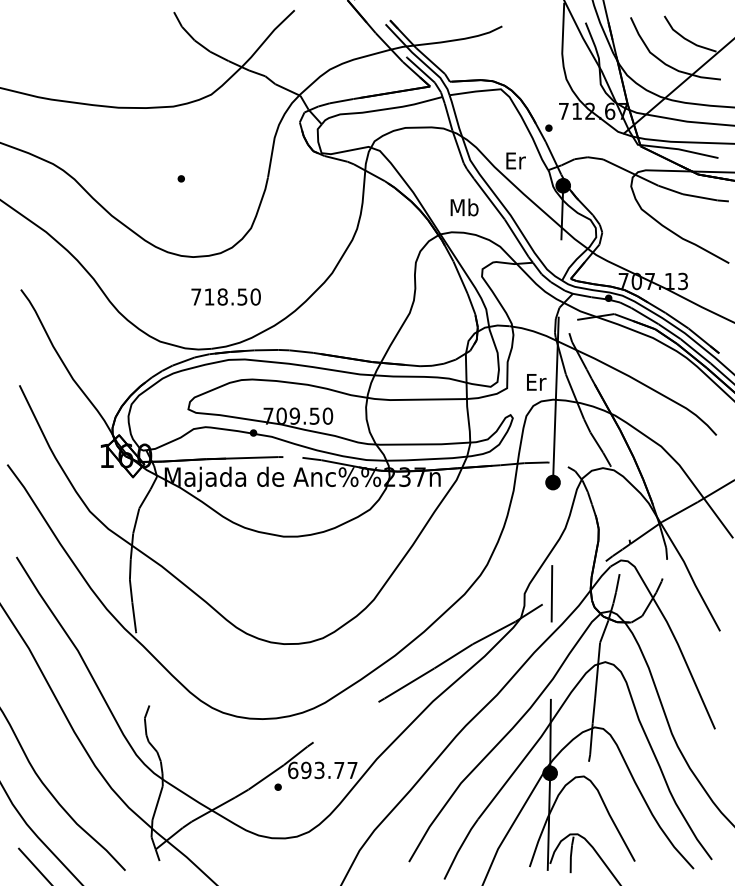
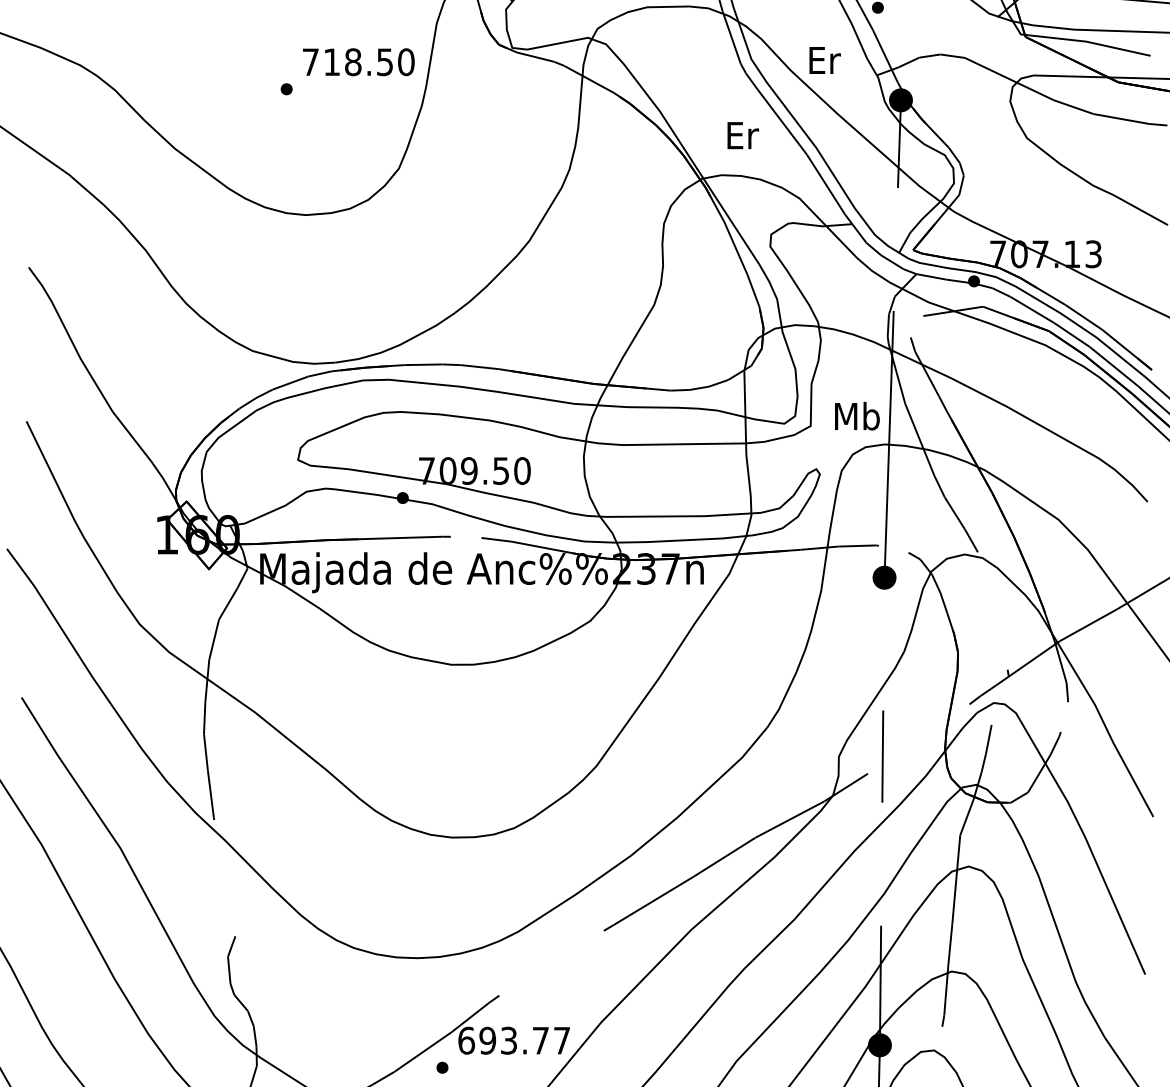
text: (464, 207) -> (742, 135), Mb -> Er
text: (225, 296) -> (357, 61), moved
text: (536, 381) -> (857, 415), Er -> Mb

